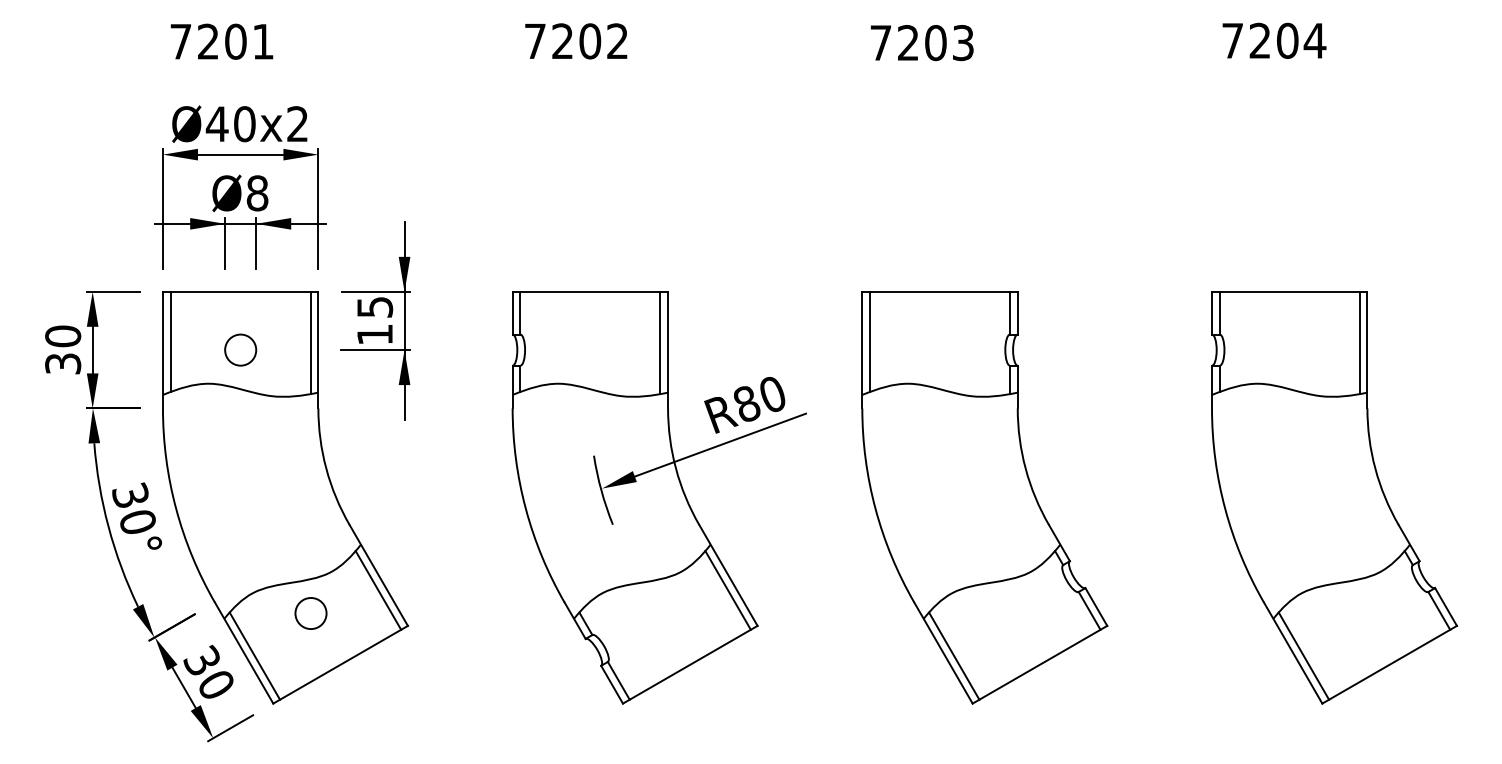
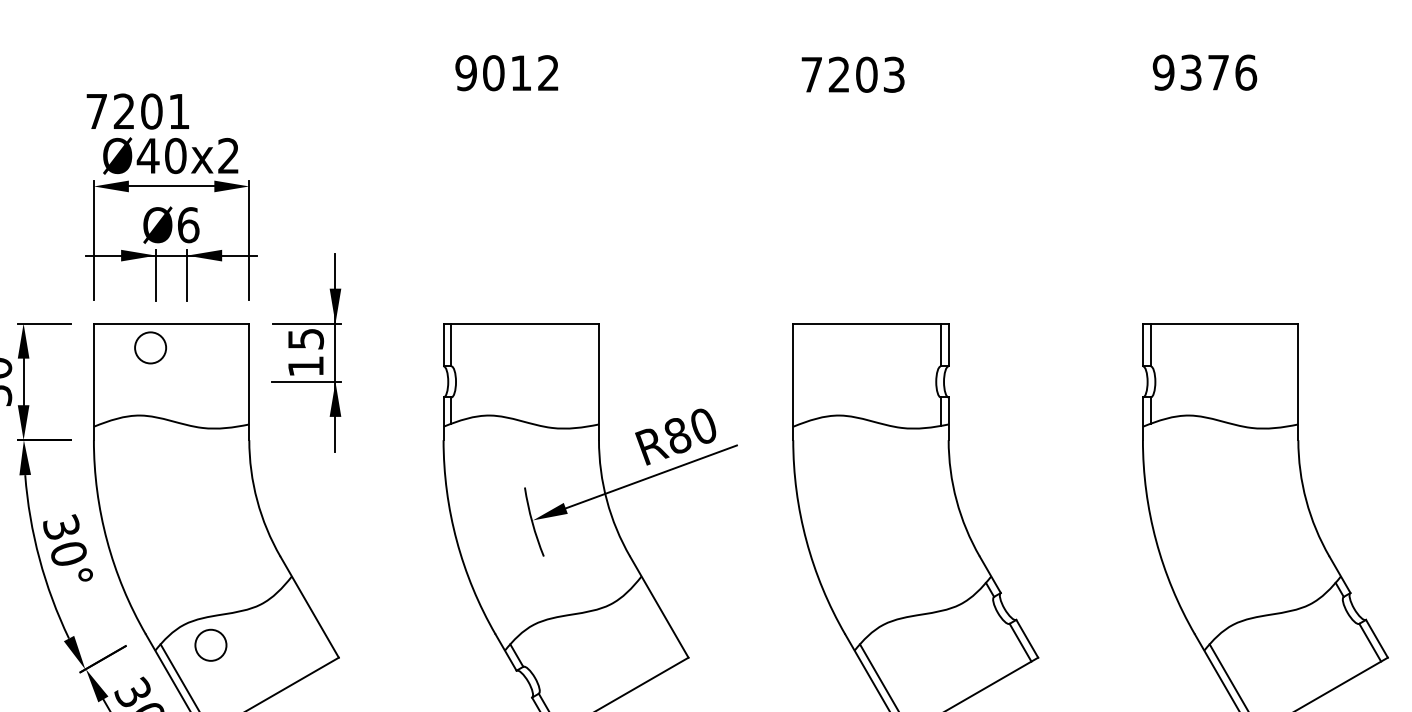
text: (1274, 40) -> (1205, 72), 7204 -> 9376
text: (221, 41) -> (137, 111), moved
text: (562, 41) -> (493, 73), 7202 -> 9012
text: (257, 193) -> (188, 225), Ø8 -> Ø6
line: (170, 341) -> (101, 373), removed
line: (870, 341) -> (801, 373), removed
line: (310, 342) -> (241, 374), removed
line: (660, 342) -> (591, 374), removed
line: (1359, 342) -> (1290, 374), removed
circle: (240, 349) -> (150, 347), moved
line: (378, 590) -> (309, 622), removed
line: (727, 590) -> (658, 622), removed
circle: (310, 613) -> (210, 645), moved

